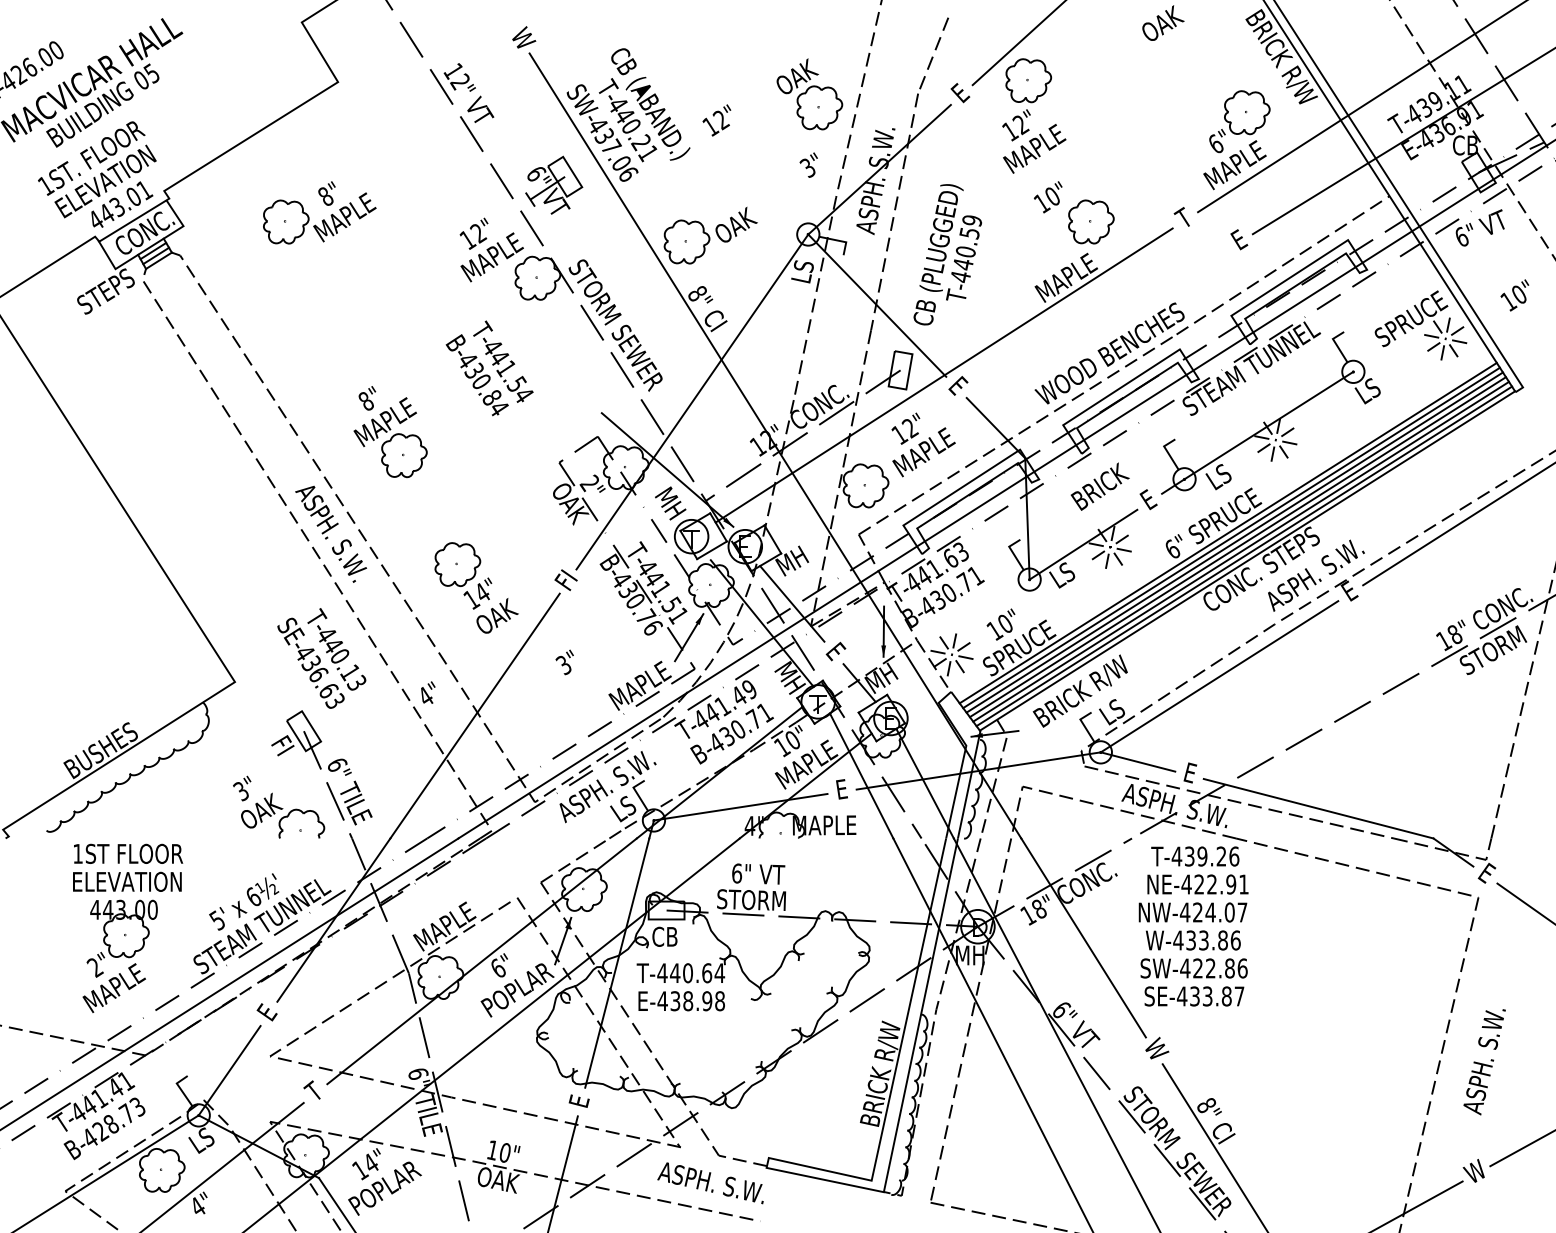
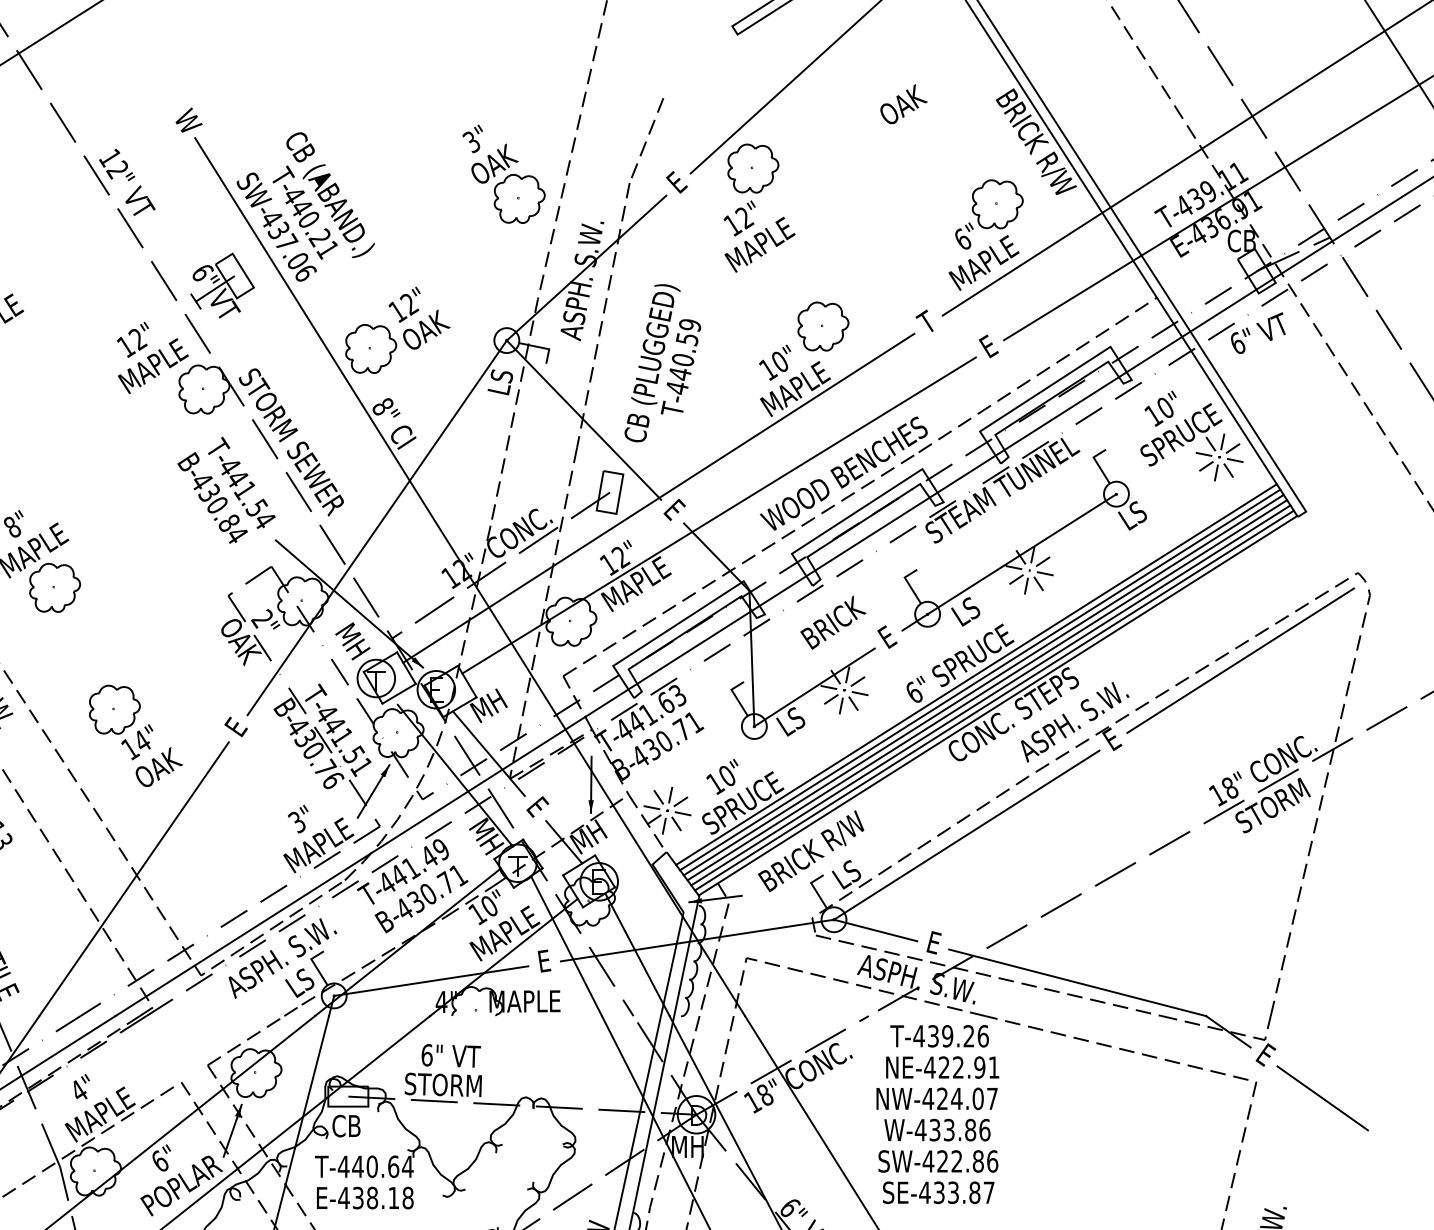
text: (716, 120) -> (404, 304), moved
text: (808, 164) -> (472, 138), moved
text: (1048, 197) -> (775, 362), moved
text: (1514, 295) -> (1160, 408), moved
text: (489, 368) -> (226, 490), moved
line: (997, 390) -> (718, 515), added
text: (565, 580) -> (235, 727), FI -> E
text: (564, 662) -> (297, 819), moved
text: (428, 692) -> (82, 1086), moved
text: (707, 1001) -> (394, 1198), E-438.98 -> E-438.18

